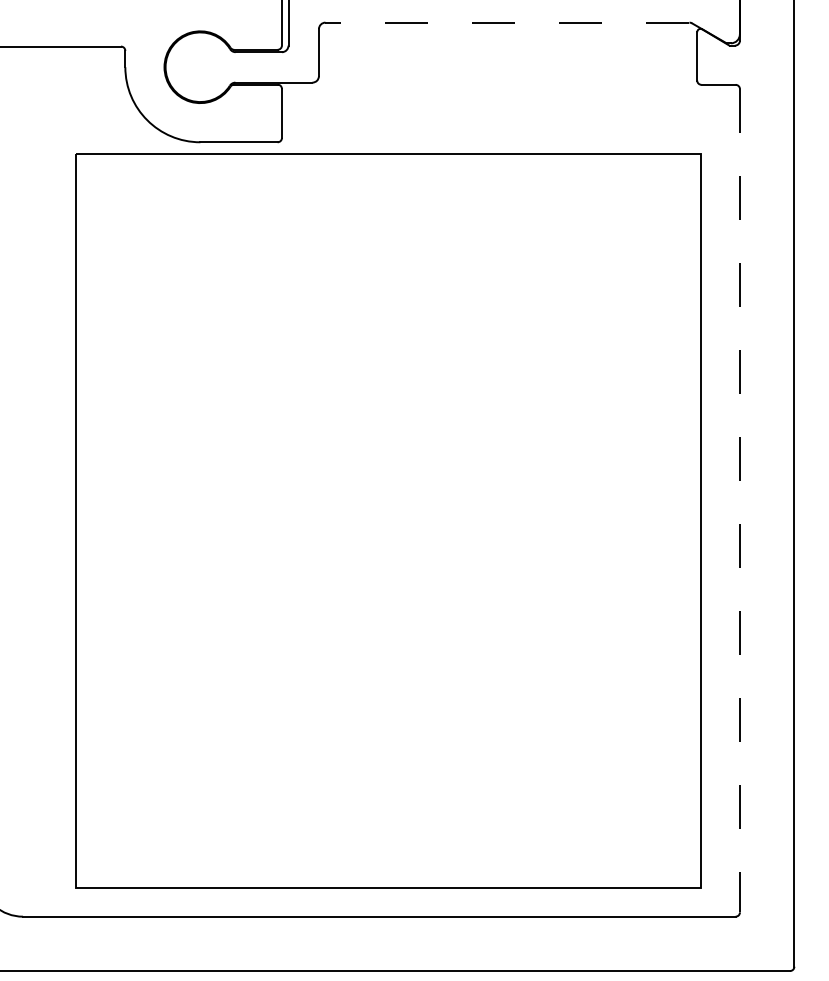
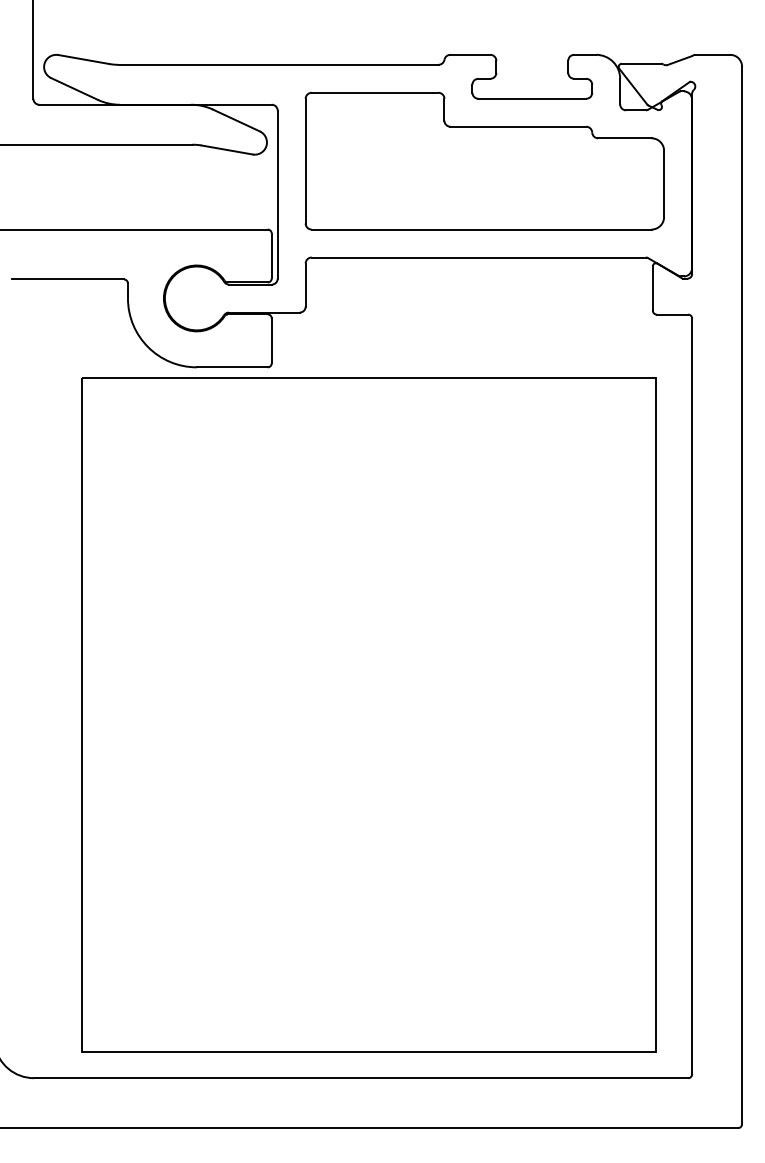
line: (507, 22) -> (478, 257), dashed -> solid
line: (740, 500) -> (692, 696), dashed -> solid

